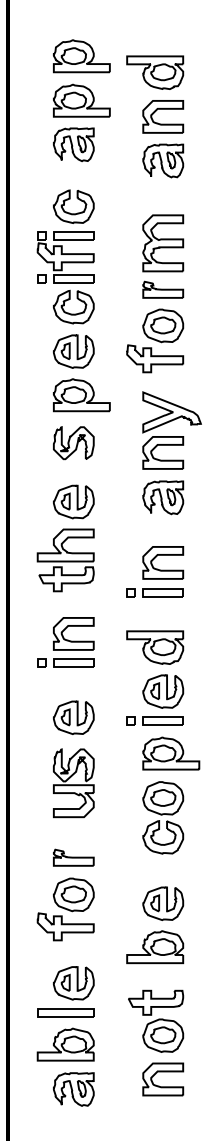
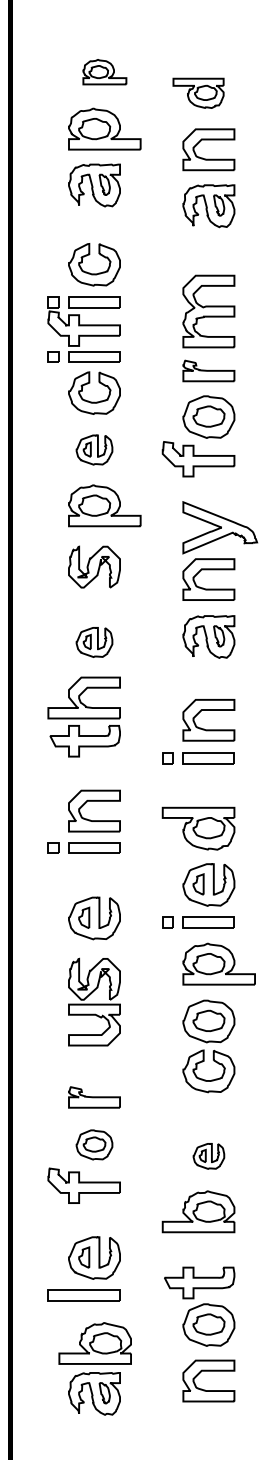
part: (81, 55) -> (104, 71), size x0.6
part: (155, 72) -> (198, 93), size x0.7
part: (73, 351) -> (94, 449), size x0.7
part: (73, 502) -> (94, 642), size x0.7
part: (73, 894) -> (94, 1144), size x0.7
part: (162, 903) -> (208, 1156), size x0.6
part: (65, 1044) -> (94, 1343), moved

